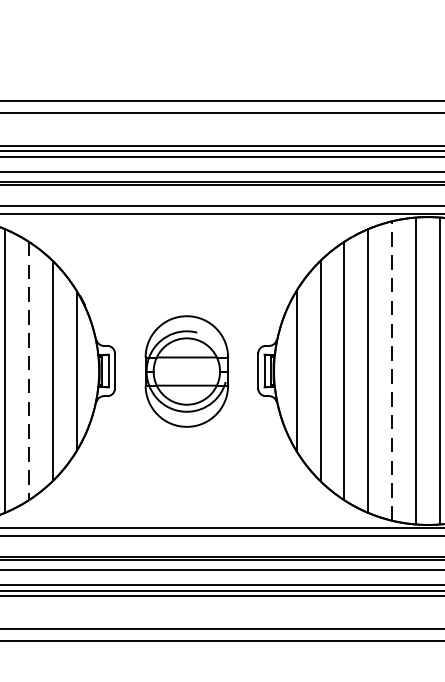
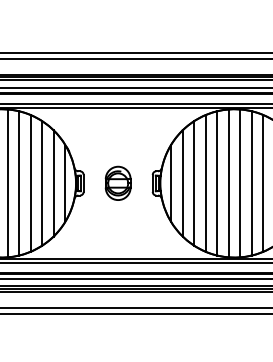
part: (185, 369) -> (117, 182), size x0.62
line: (392, 369) -> (217, 182), dashed -> solid
line: (29, 371) -> (42, 183), dashed -> solid

